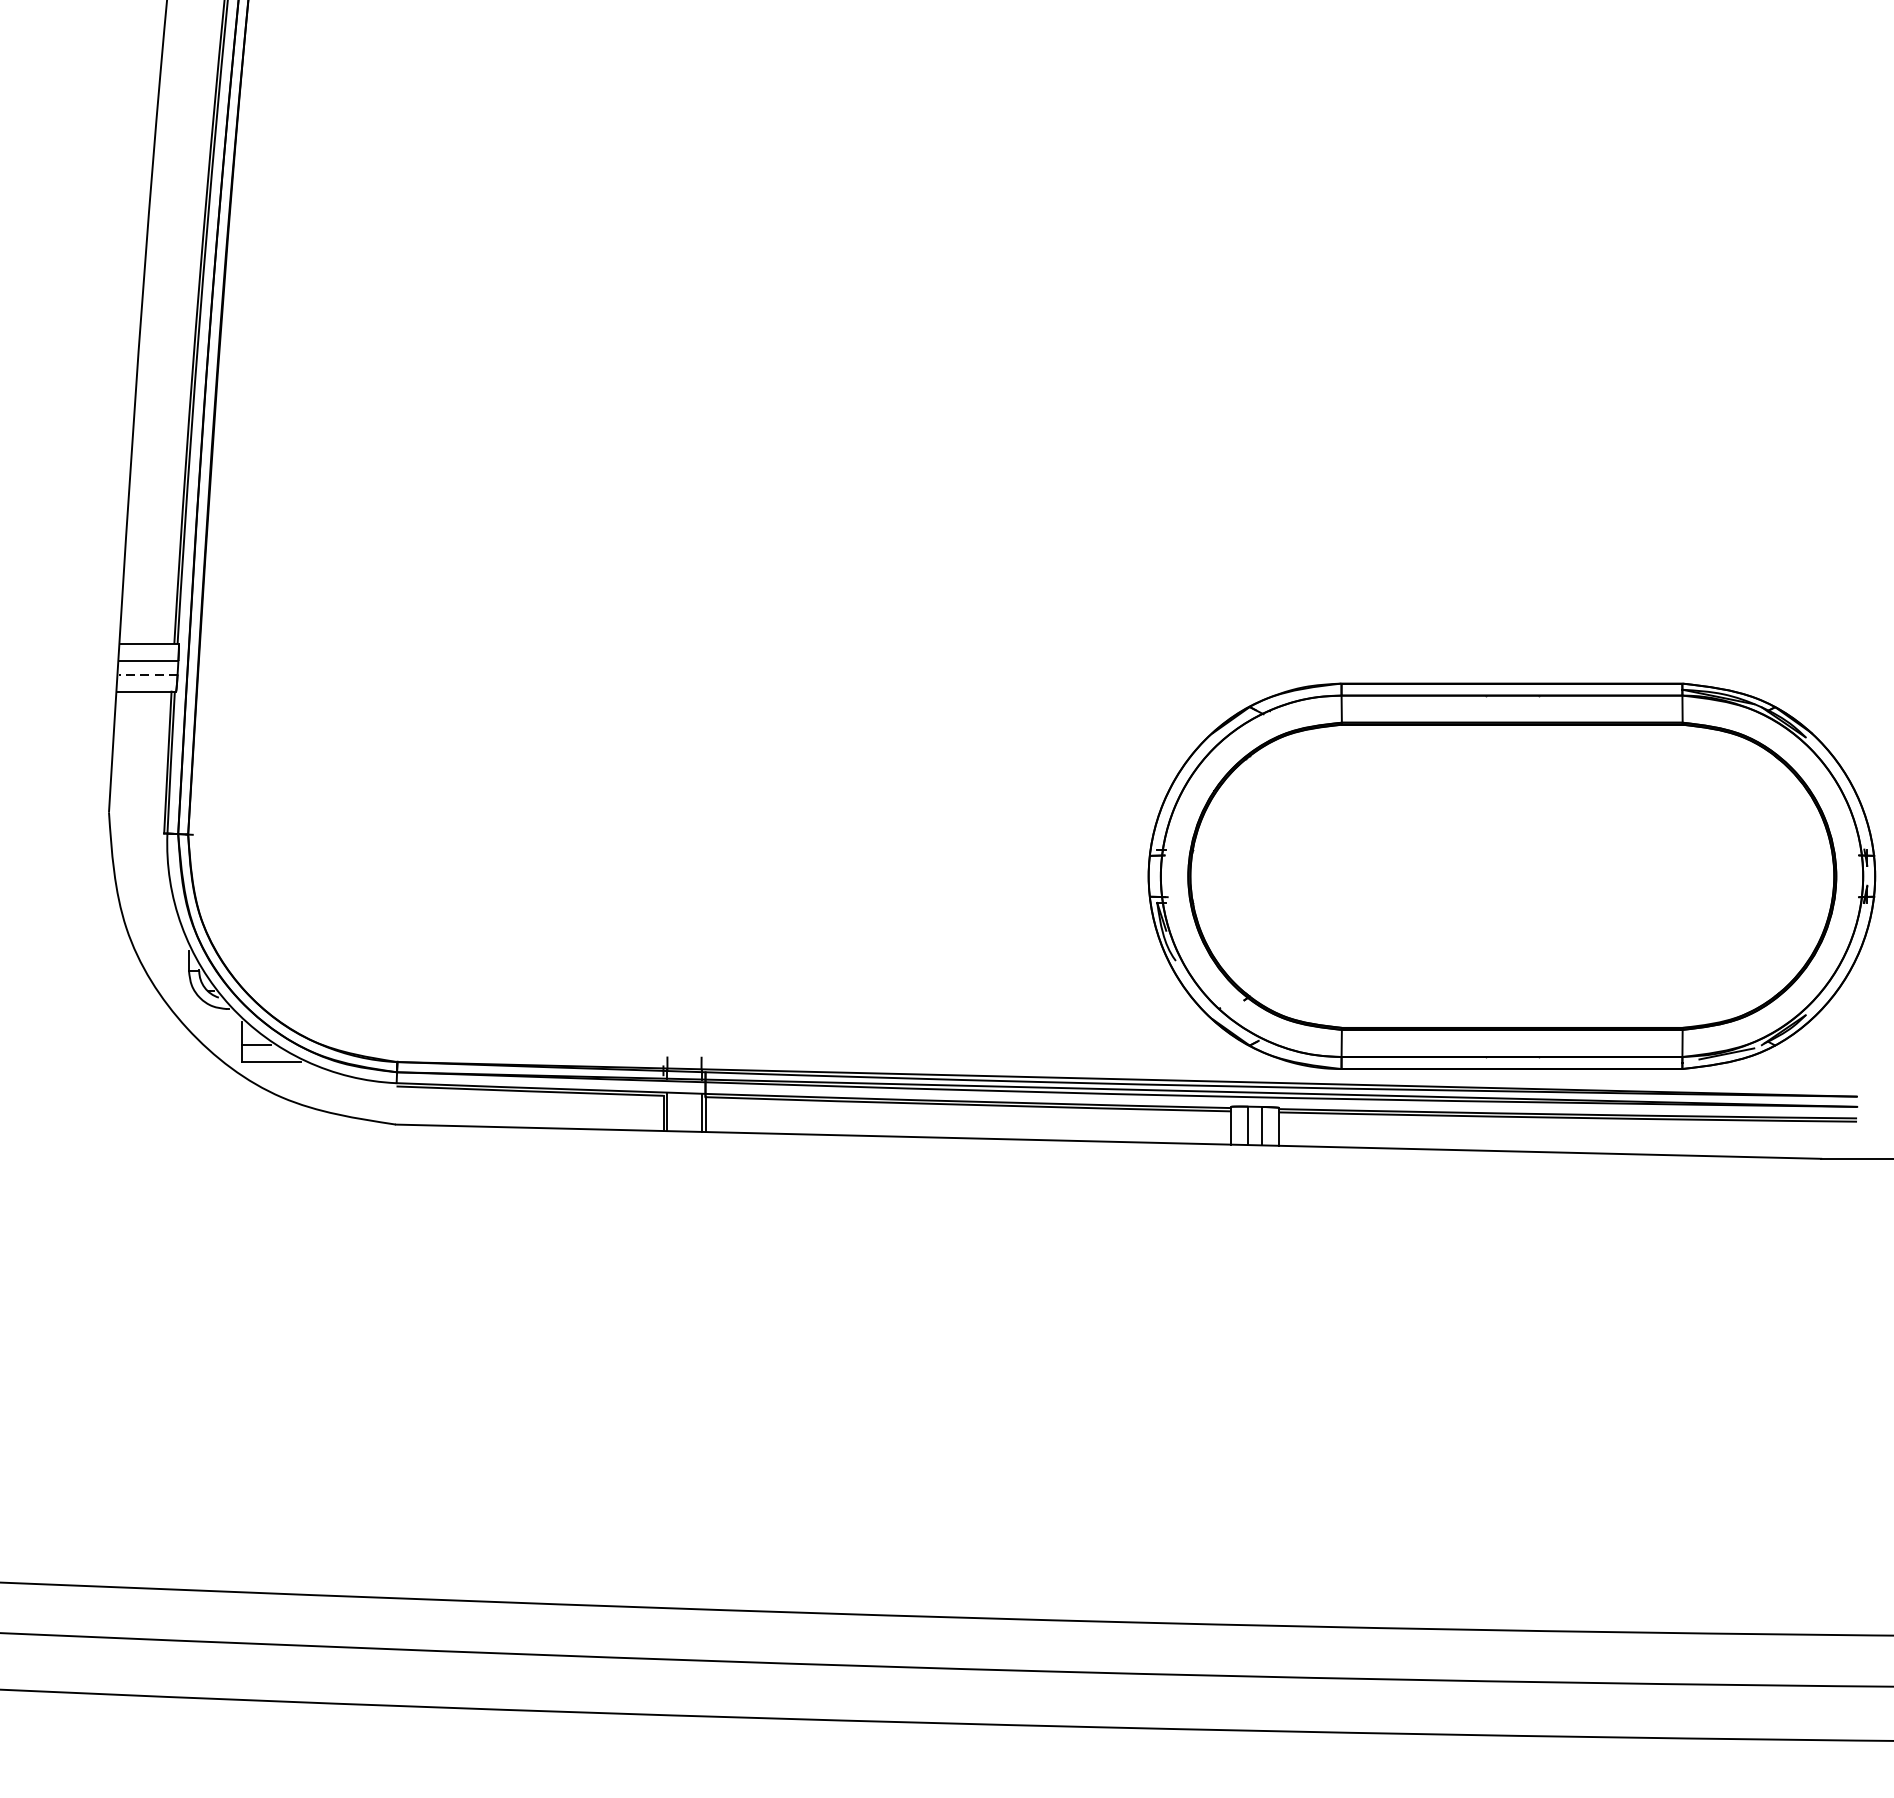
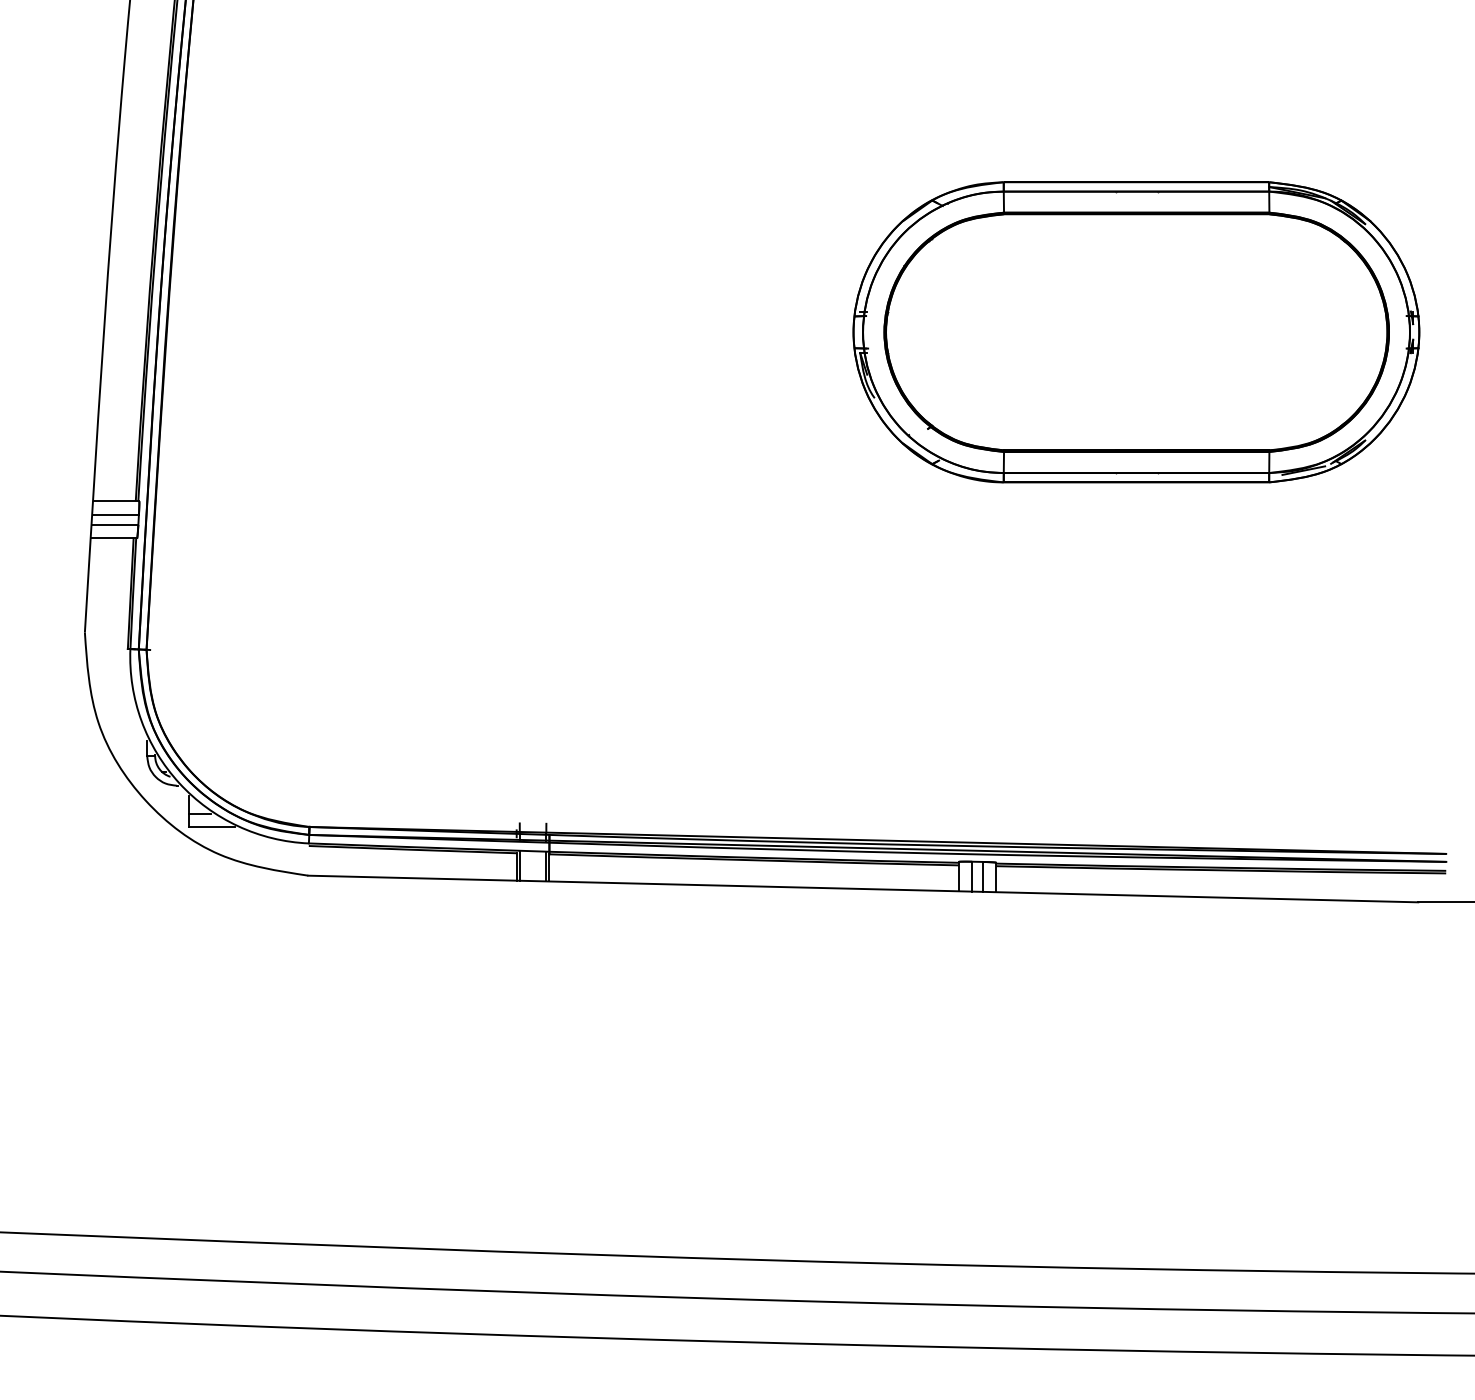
line: (148, 674) -> (115, 525), dashed -> solid
part: (1512, 876) -> (1136, 332), moved

